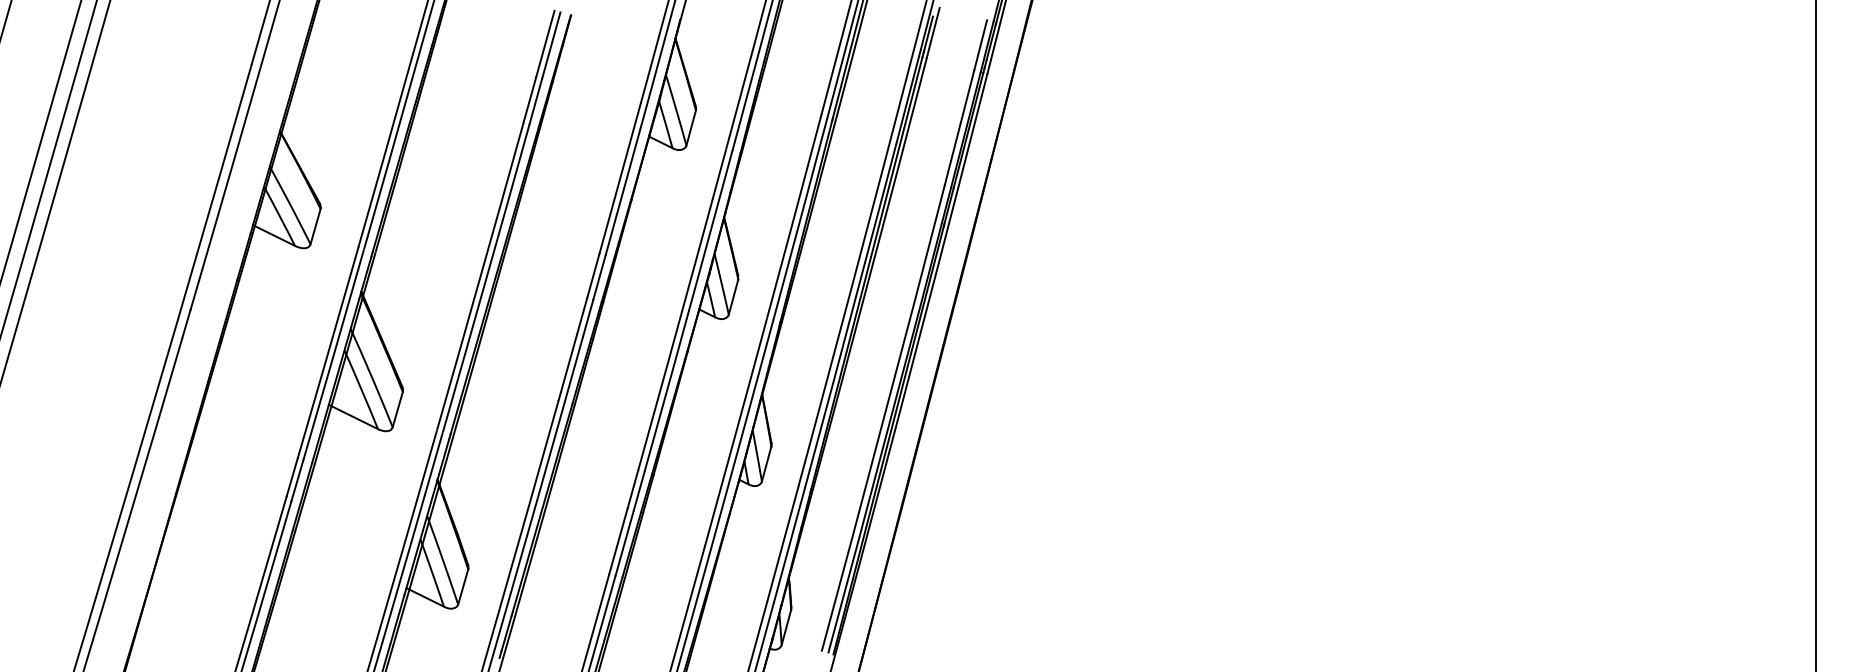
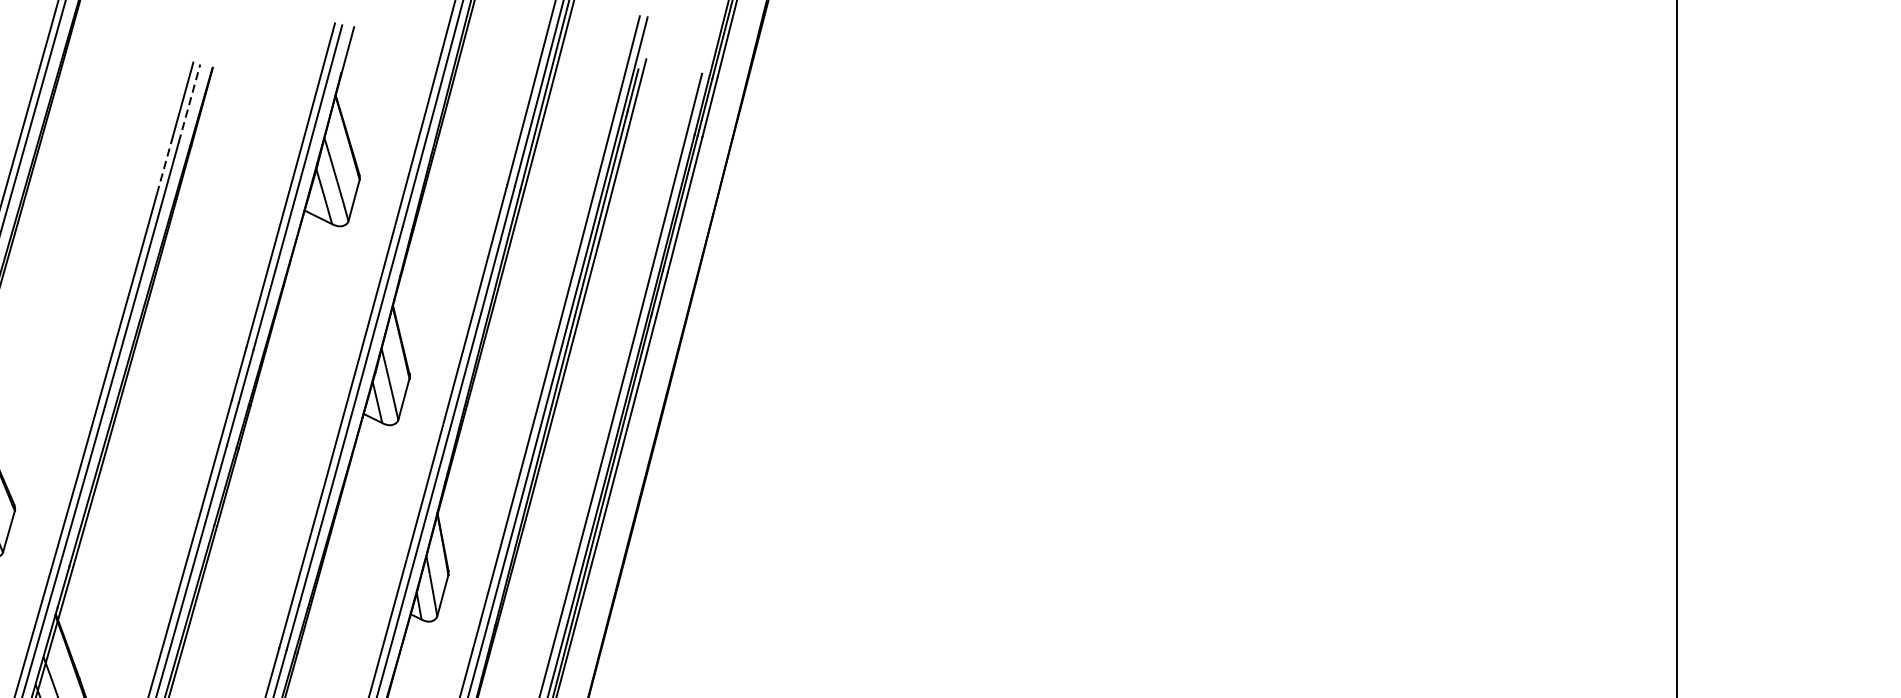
line: (551, 45) -> (189, 103), solid -> dashed
line: (529, 99) -> (163, 166), solid -> dashed

